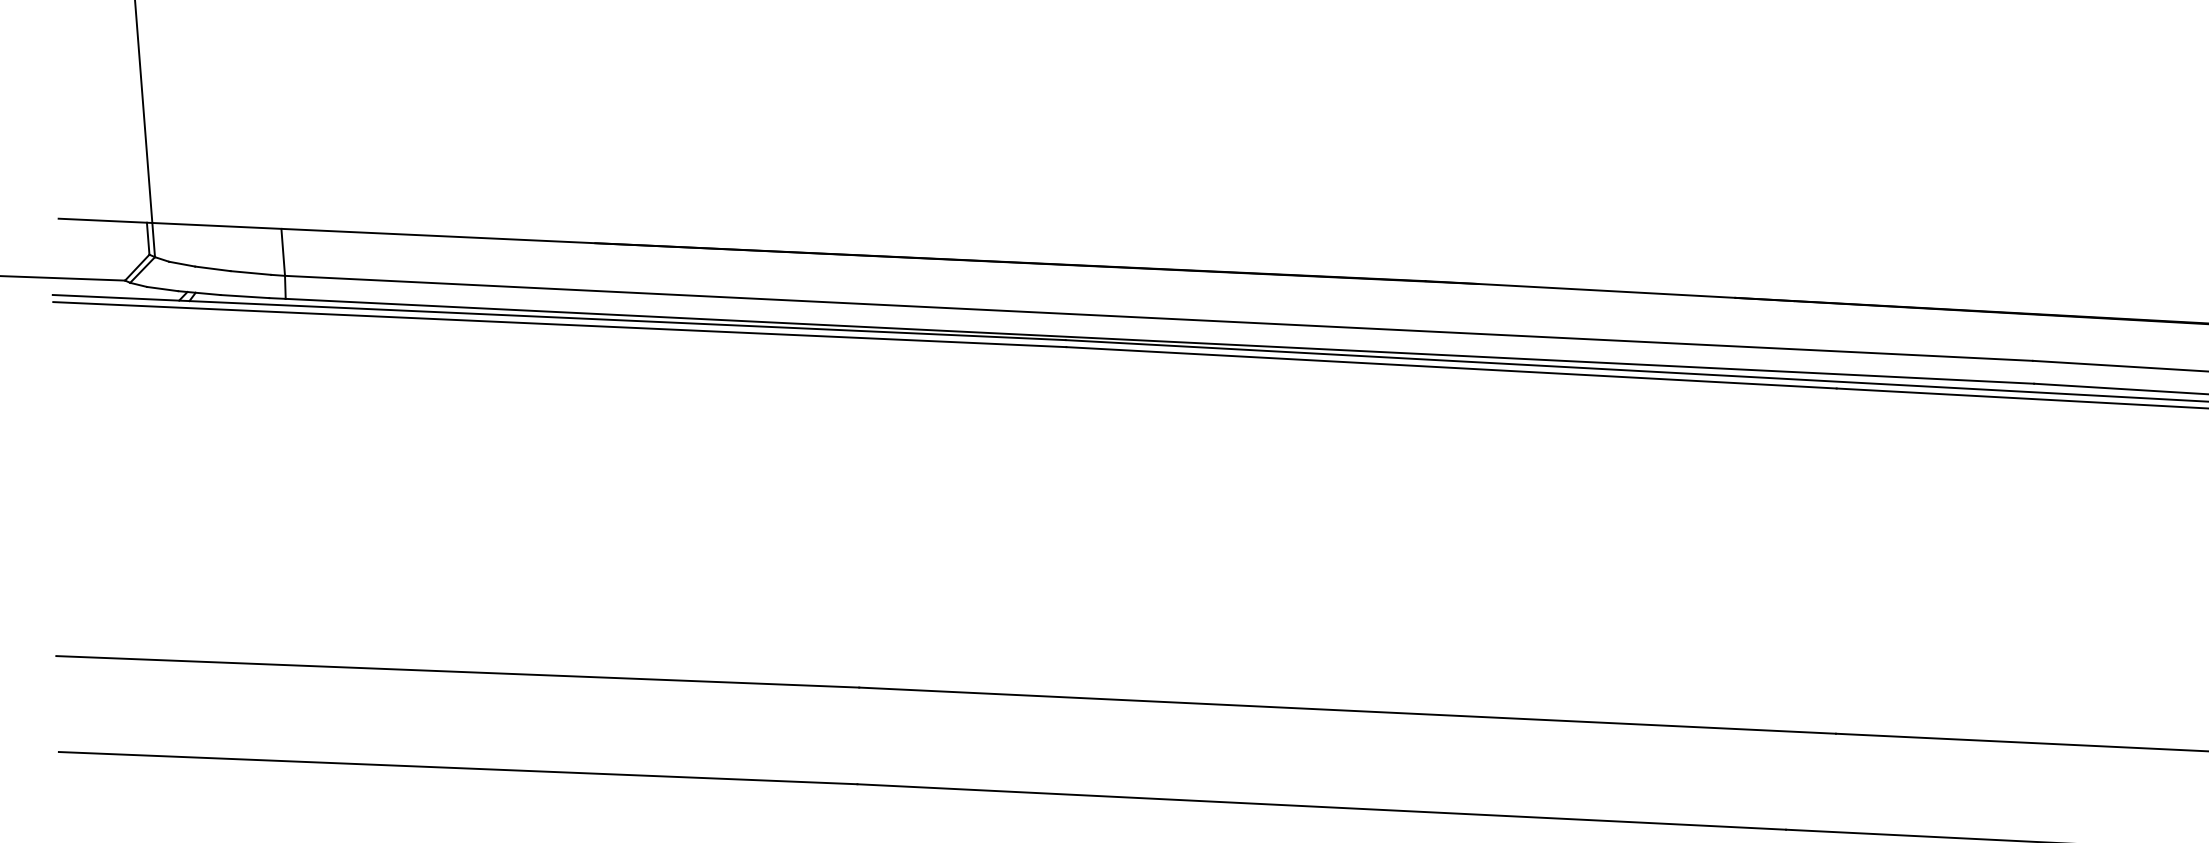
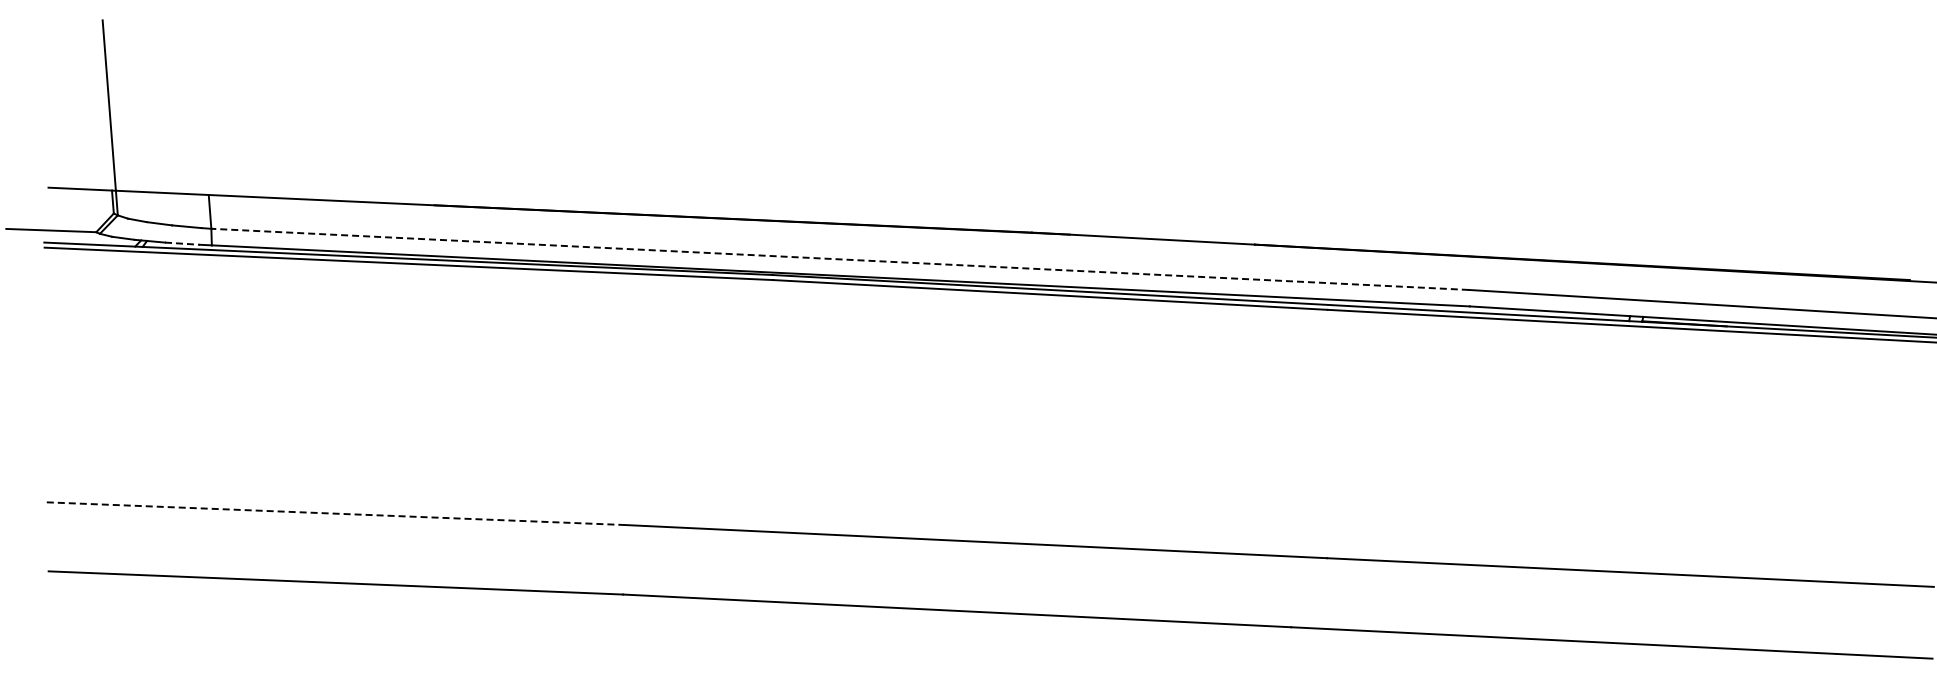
line: (244, 296) -> (182, 243), solid -> dashed
line: (1158, 318) -> (839, 259), solid -> dashed
line: (458, 671) -> (336, 513), solid -> dashed

